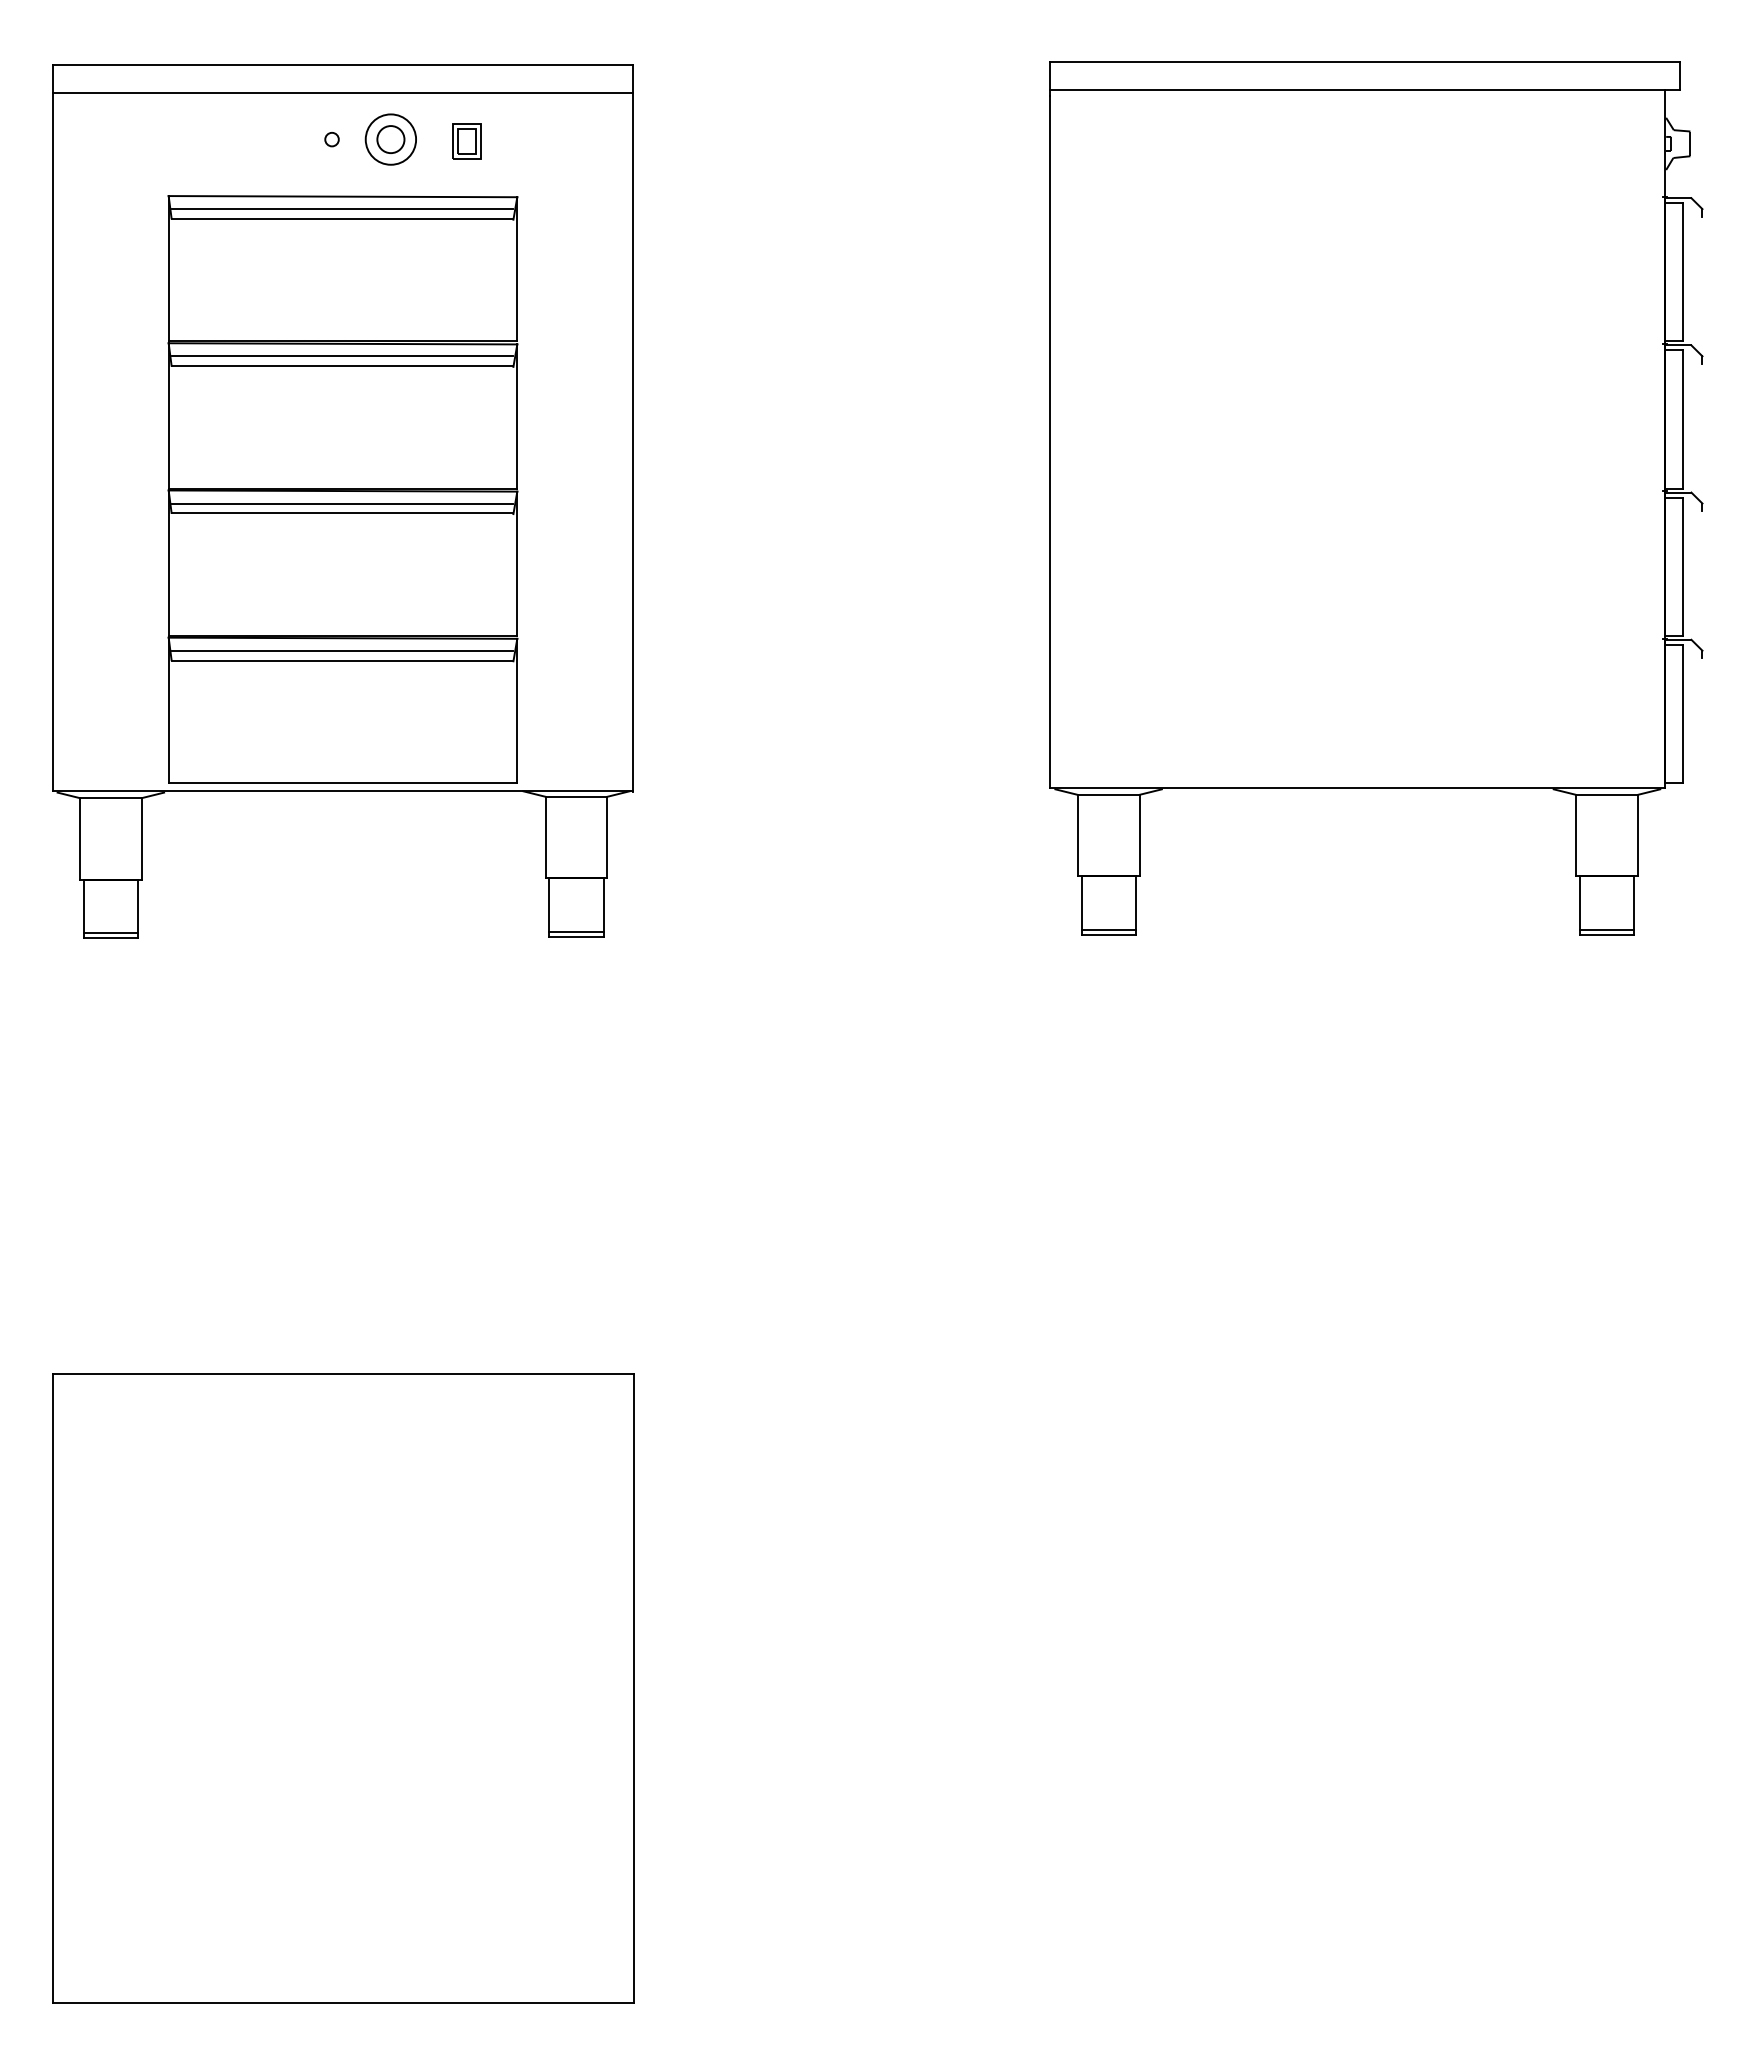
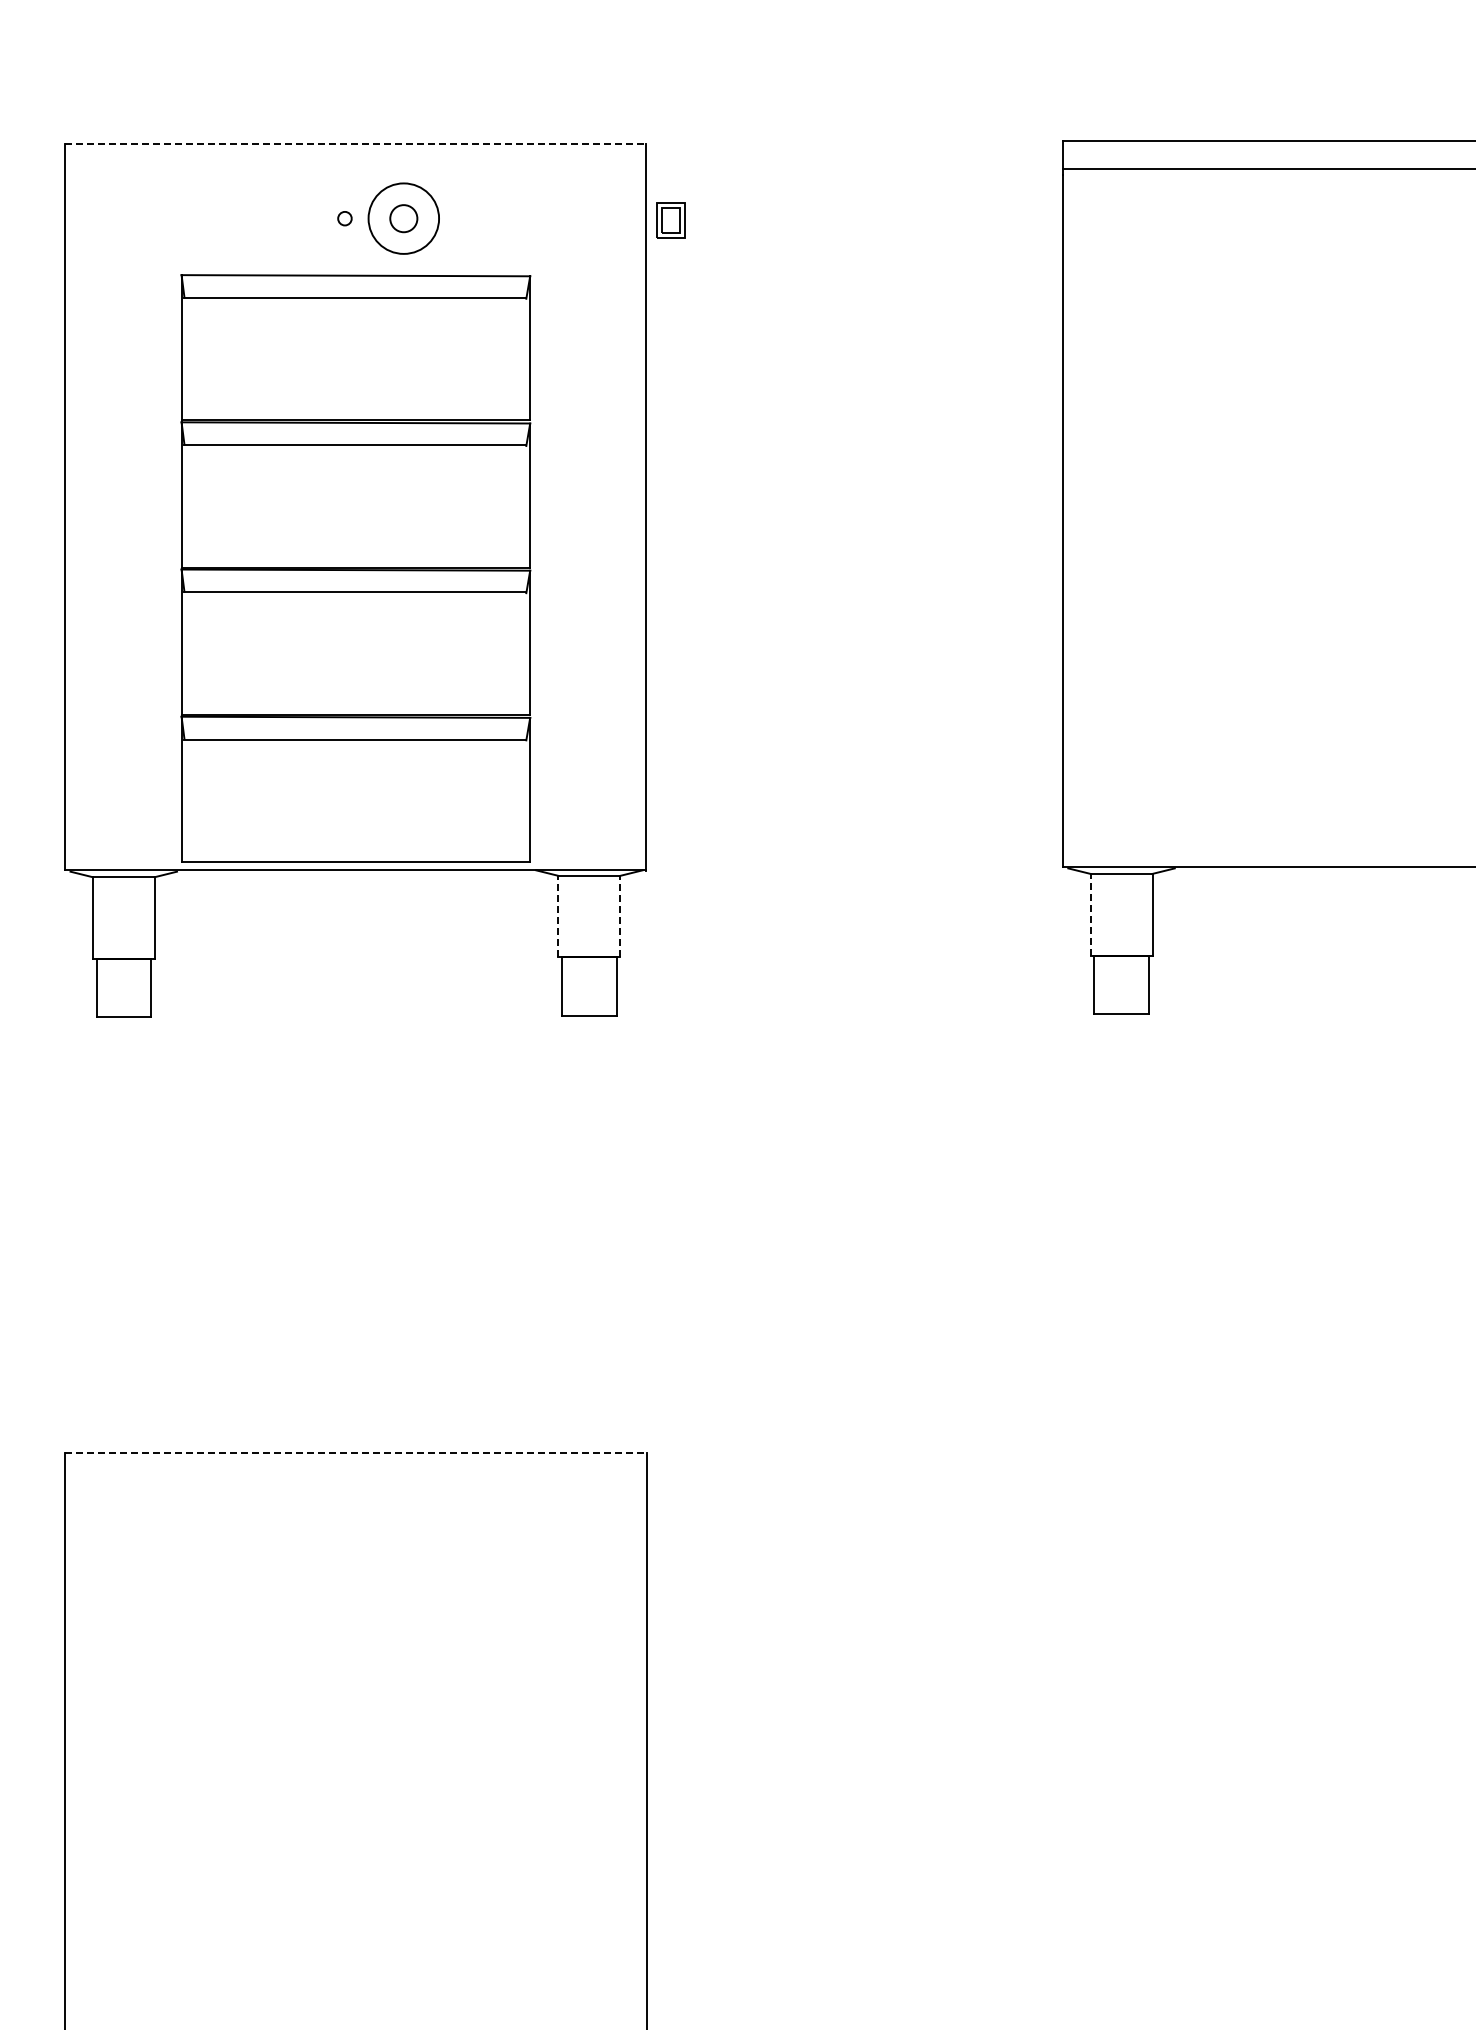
line: (343, 64) -> (356, 143), solid -> dashed
line: (342, 92) -> (355, 171), removed
circle: (390, 139) -> (403, 218), size x1.4
part: (466, 141) -> (670, 220), moved
line: (342, 209) -> (355, 288), removed
line: (342, 356) -> (355, 435), removed
line: (342, 503) -> (355, 582), removed
line: (342, 650) -> (355, 729), removed
line: (1077, 835) -> (1090, 914), solid -> dashed
line: (545, 837) -> (558, 916), solid -> dashed
line: (607, 837) -> (620, 916), solid -> dashed
line: (1108, 929) -> (1121, 1008), removed
line: (576, 931) -> (589, 1010), removed
line: (110, 933) -> (123, 1012), removed
line: (343, 1373) -> (356, 1452), solid -> dashed

